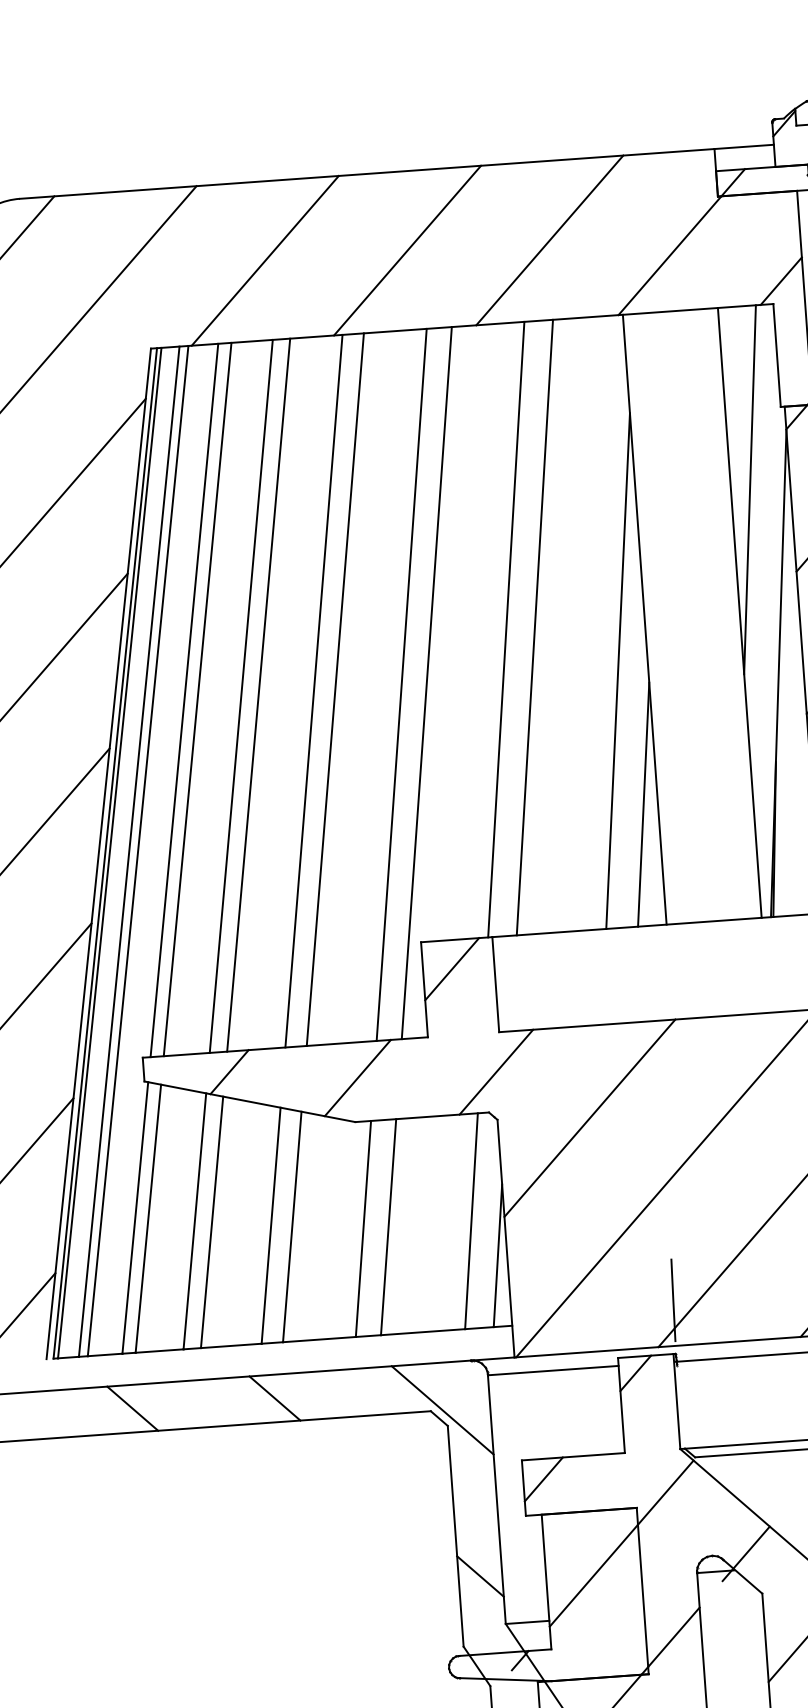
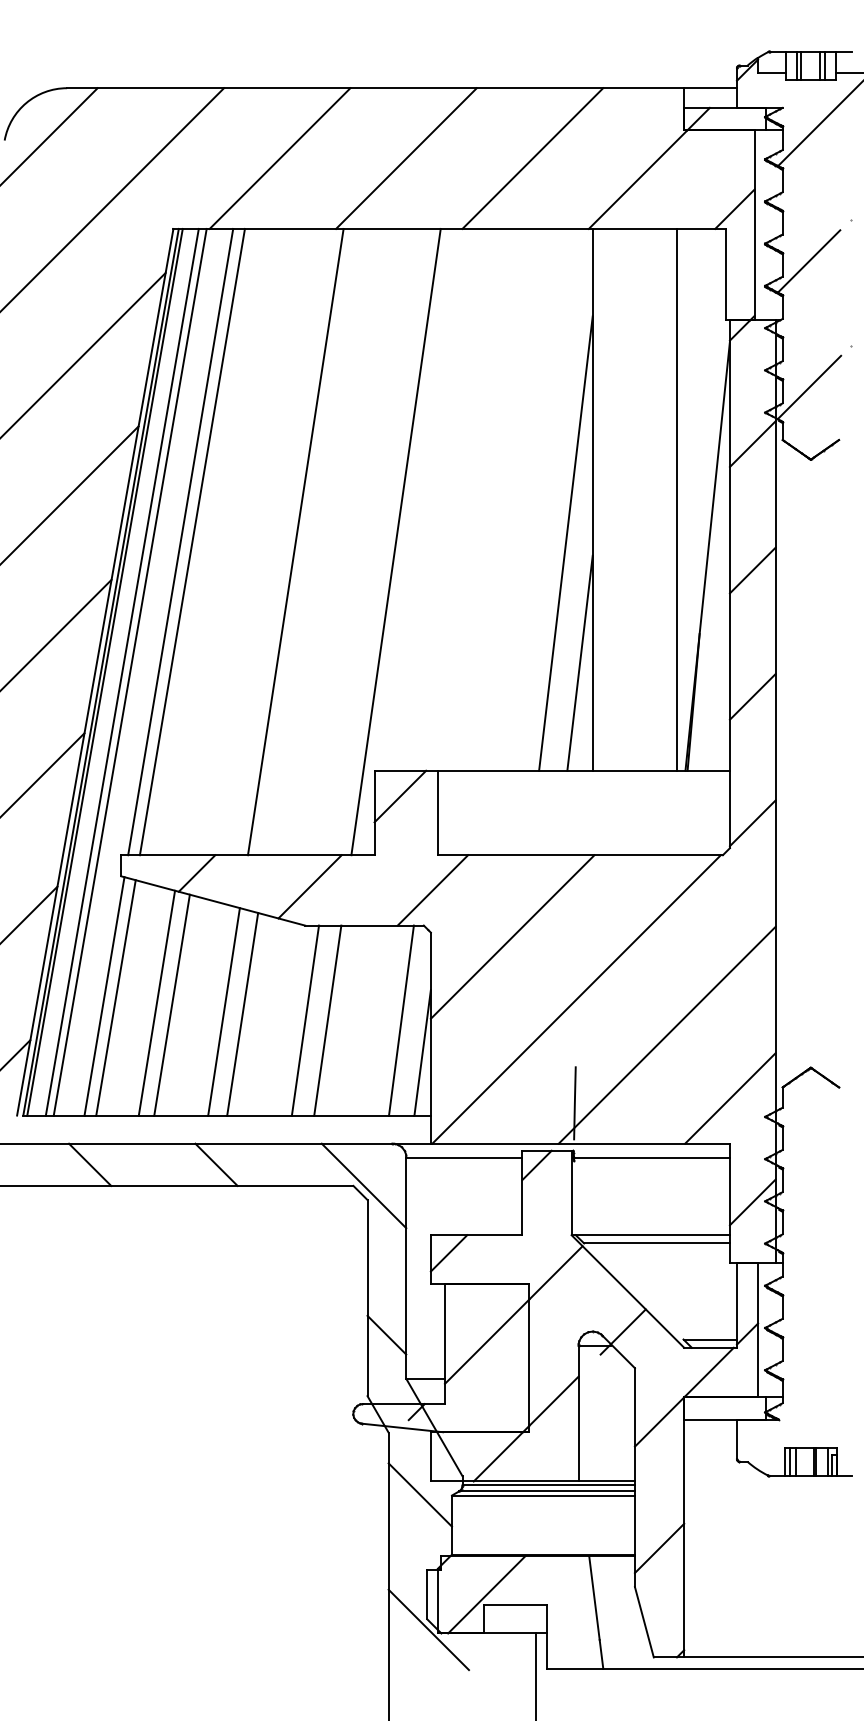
line: (749, 489) -> (693, 391), removed
line: (534, 627) -> (494, 499), removed
line: (506, 629) -> (469, 499), removed
line: (401, 684) -> (373, 541), removed
line: (334, 689) -> (314, 541), removed
line: (258, 694) -> (246, 541), removed
line: (240, 695) -> (230, 541), removed

